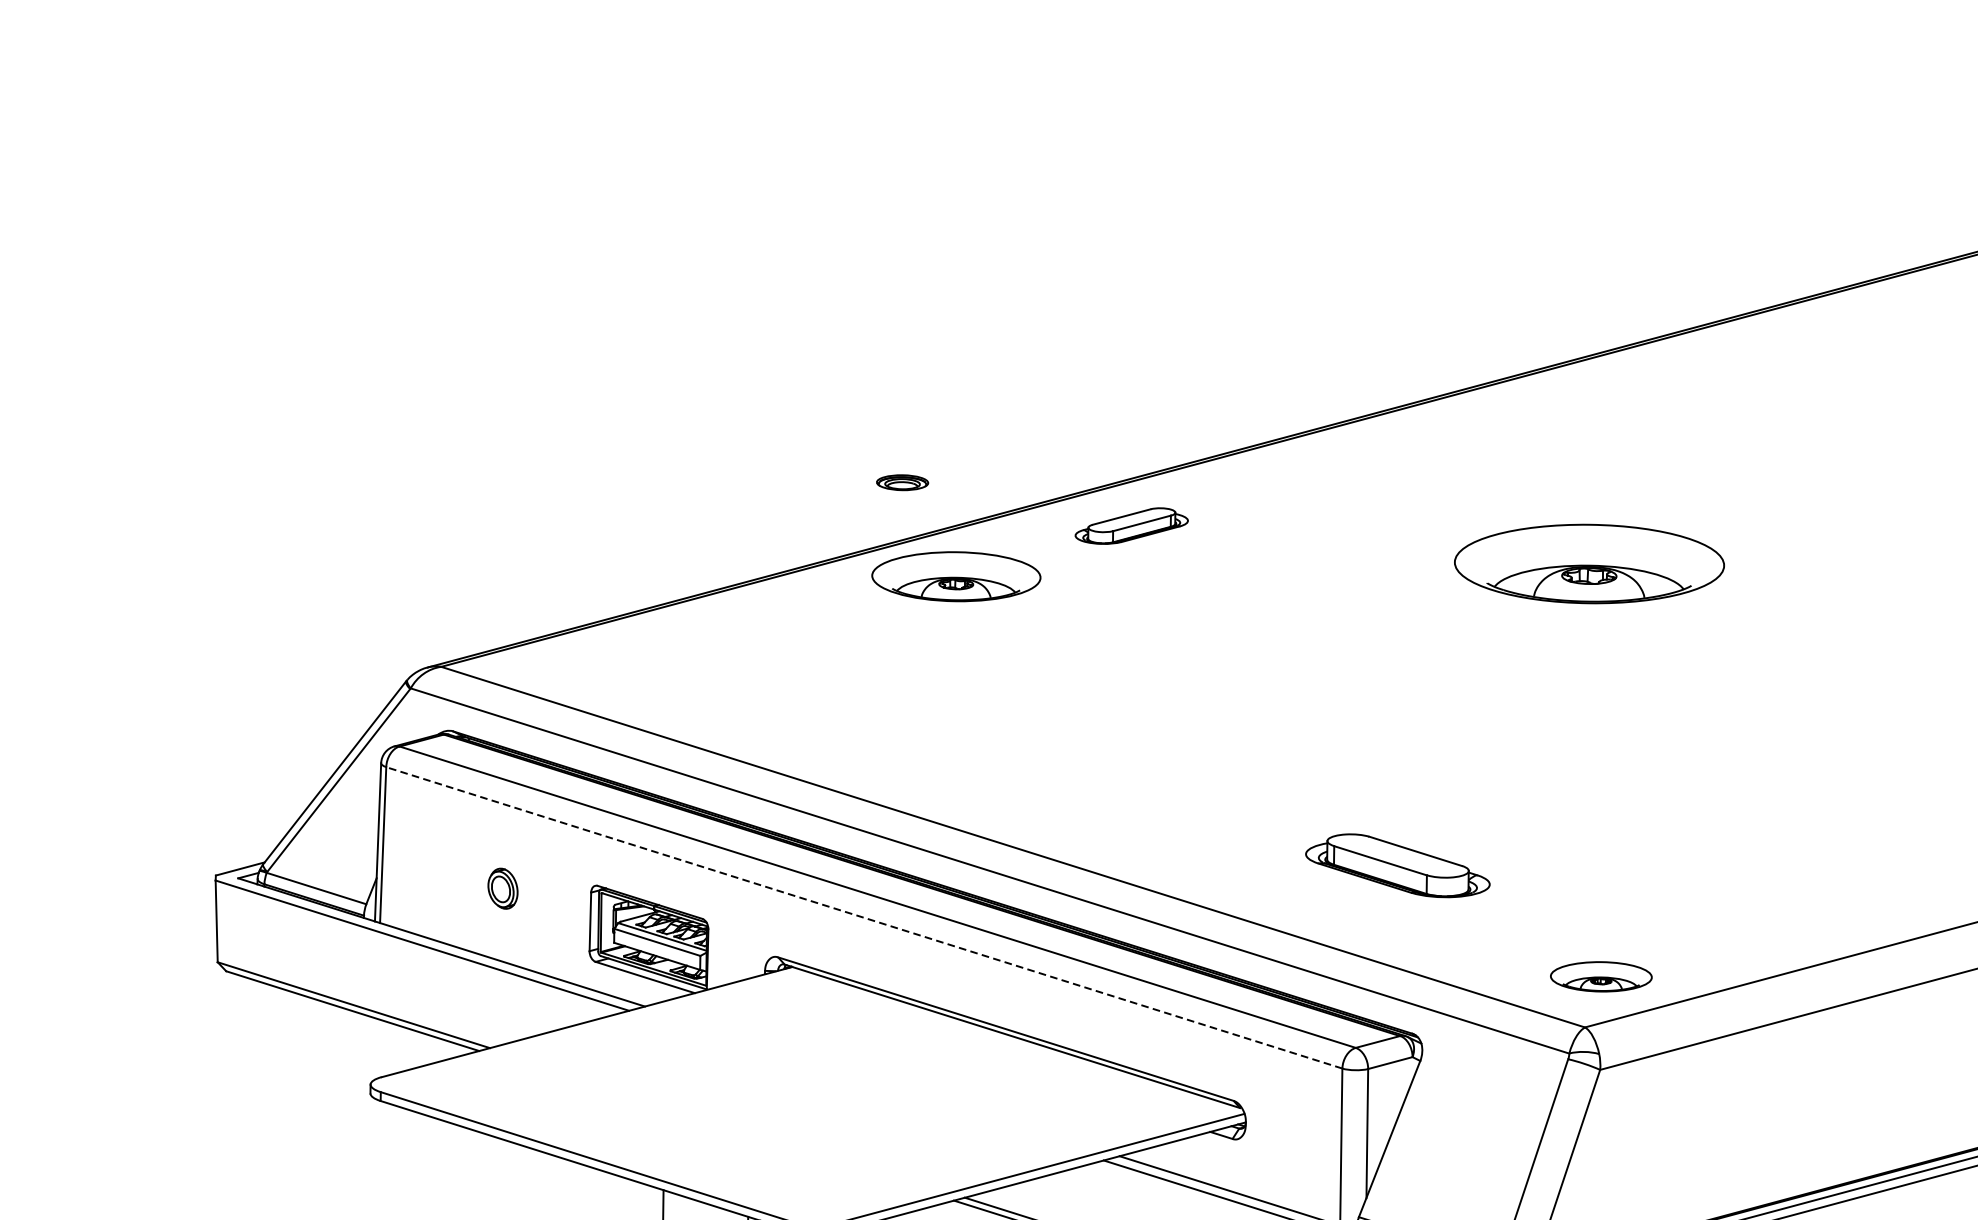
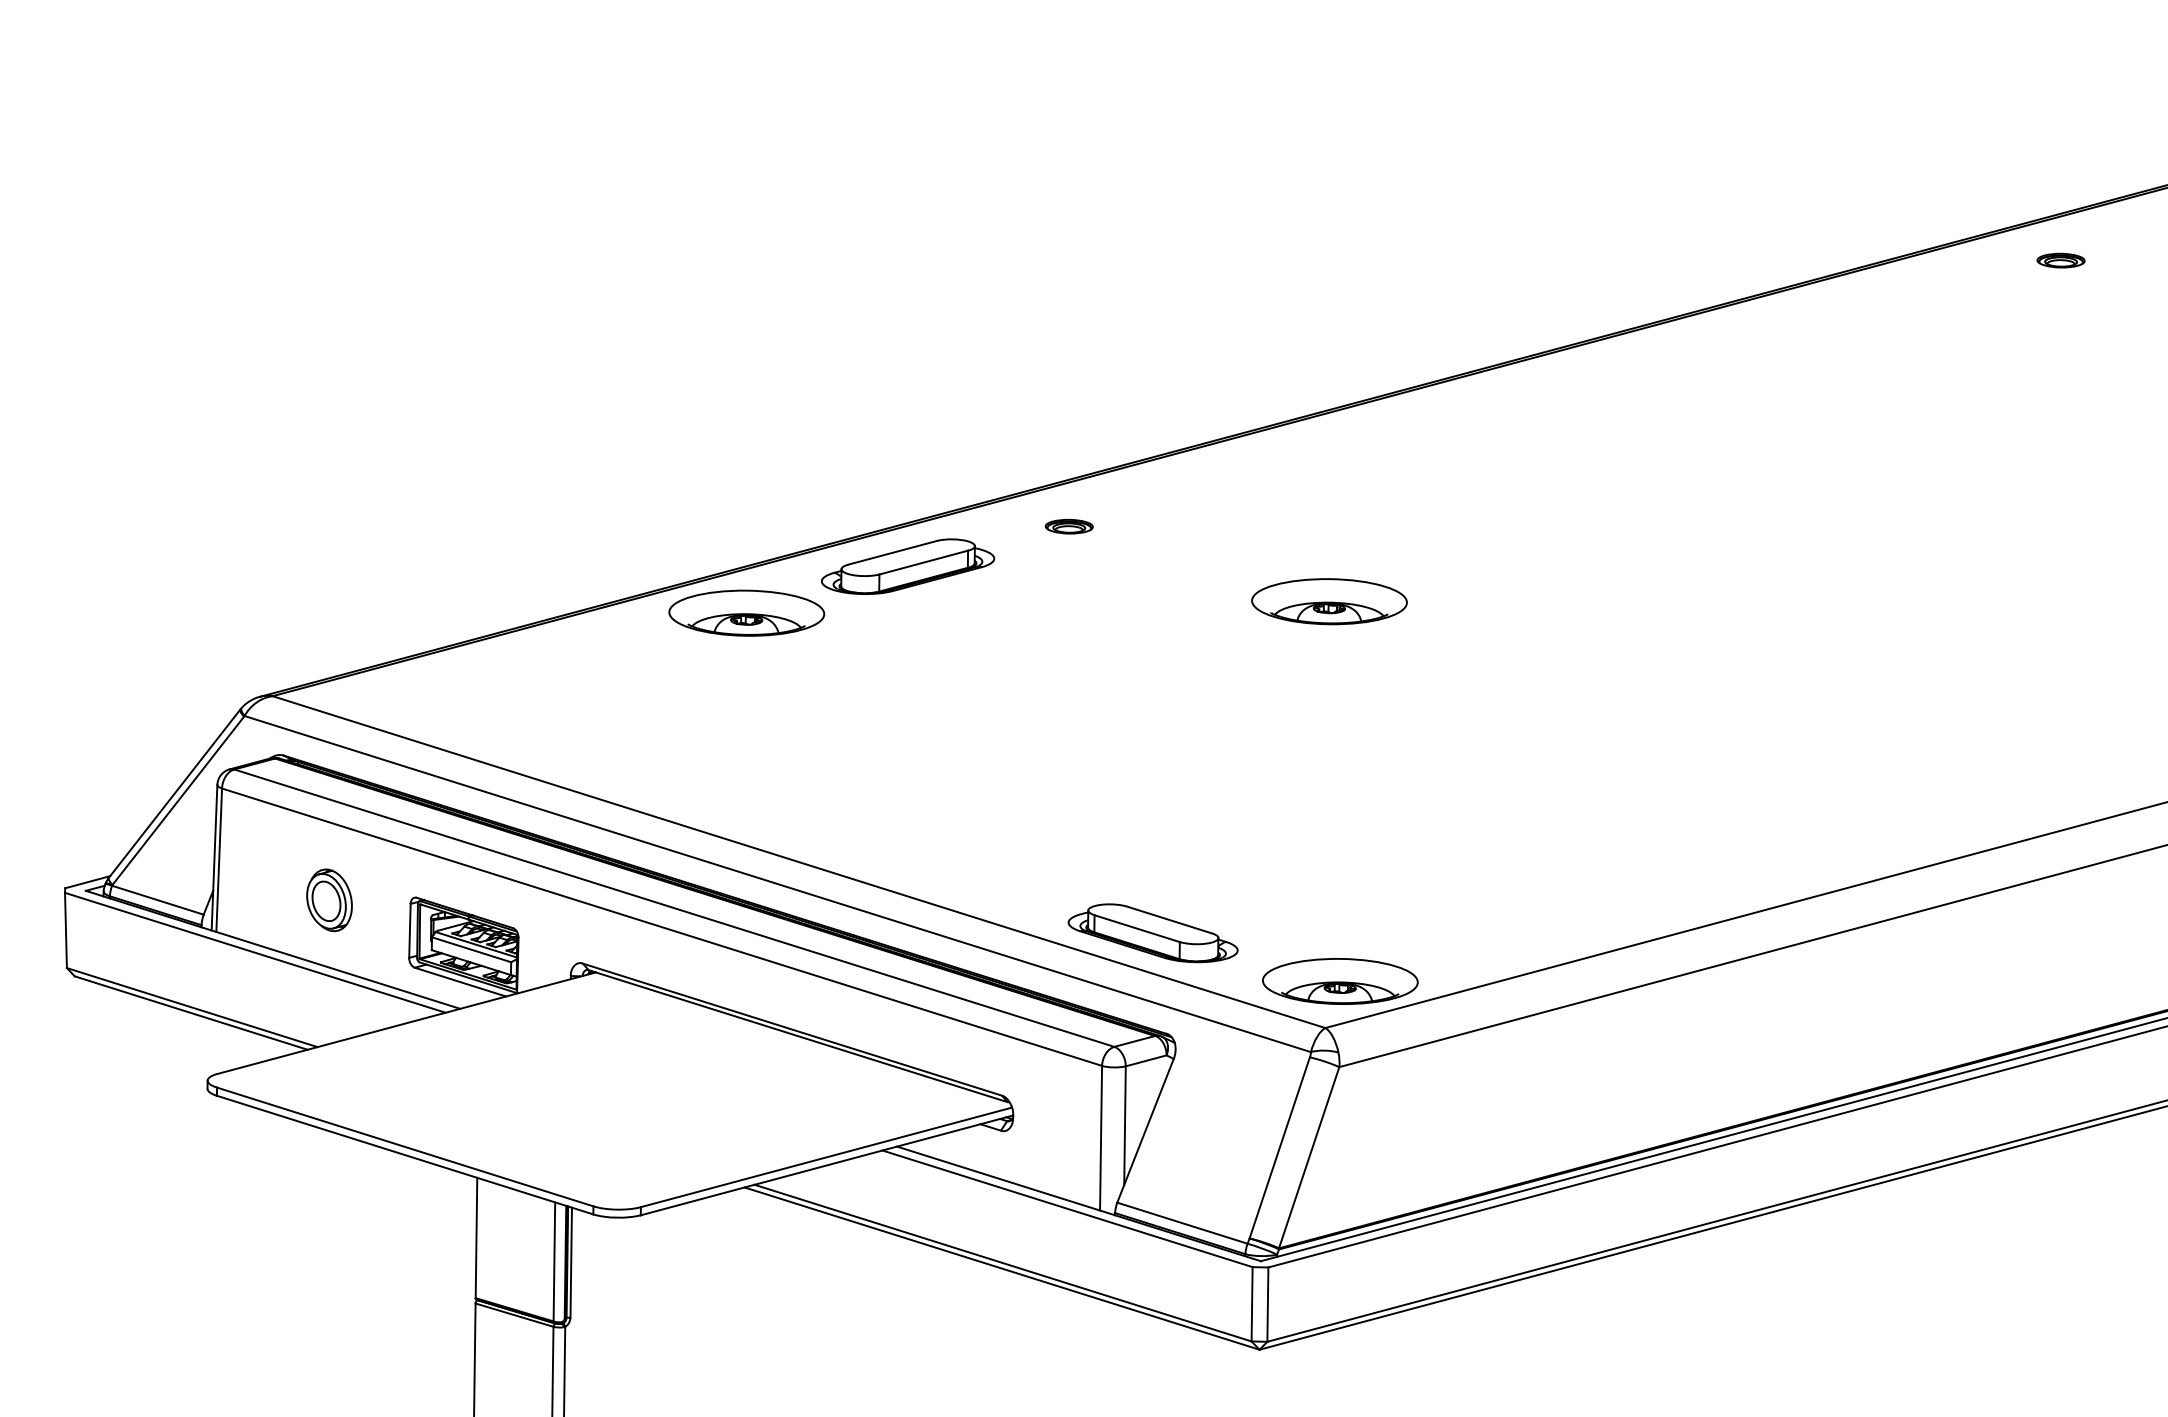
part: (901, 482) -> (1068, 526), moved
part: (1132, 525) -> (908, 566), size x1.67
part: (1589, 563) -> (1329, 601), size x0.62
part: (1397, 866) -> (1152, 933), moved
part: (502, 888) -> (329, 900), size x1.67
line: (863, 918) -> (661, 927), dashed -> solid
part: (1601, 976) -> (1340, 981), size x1.67

